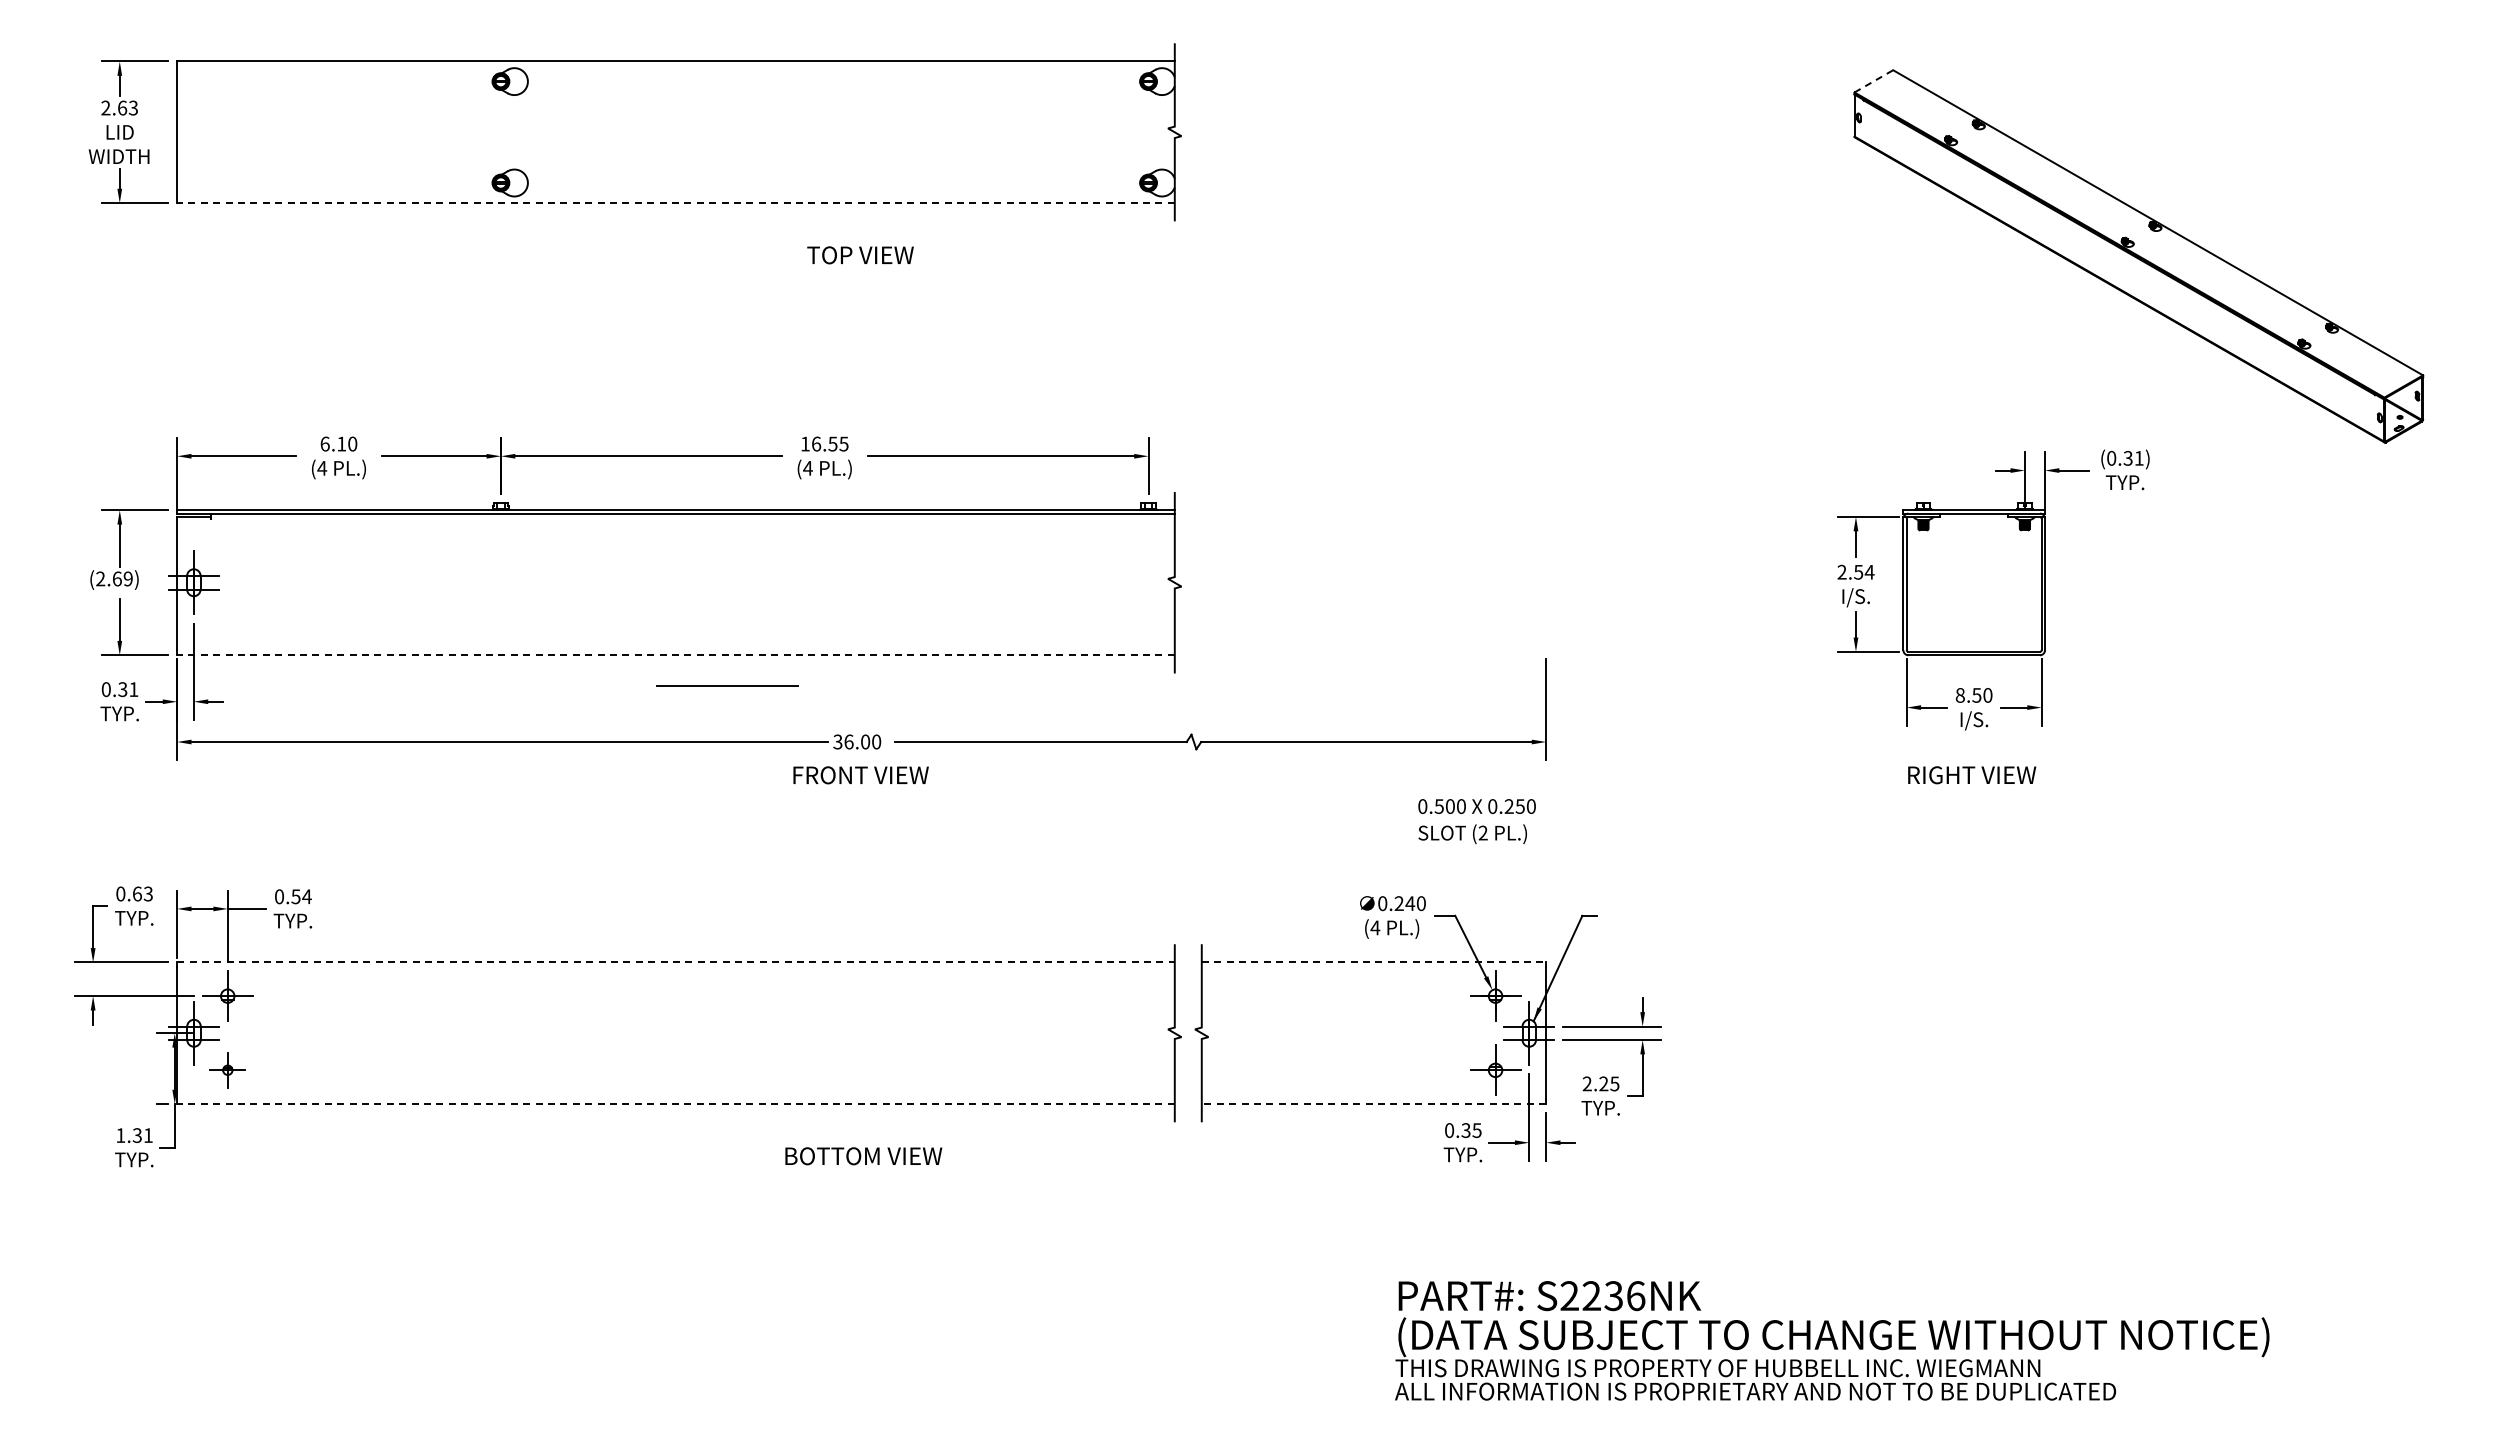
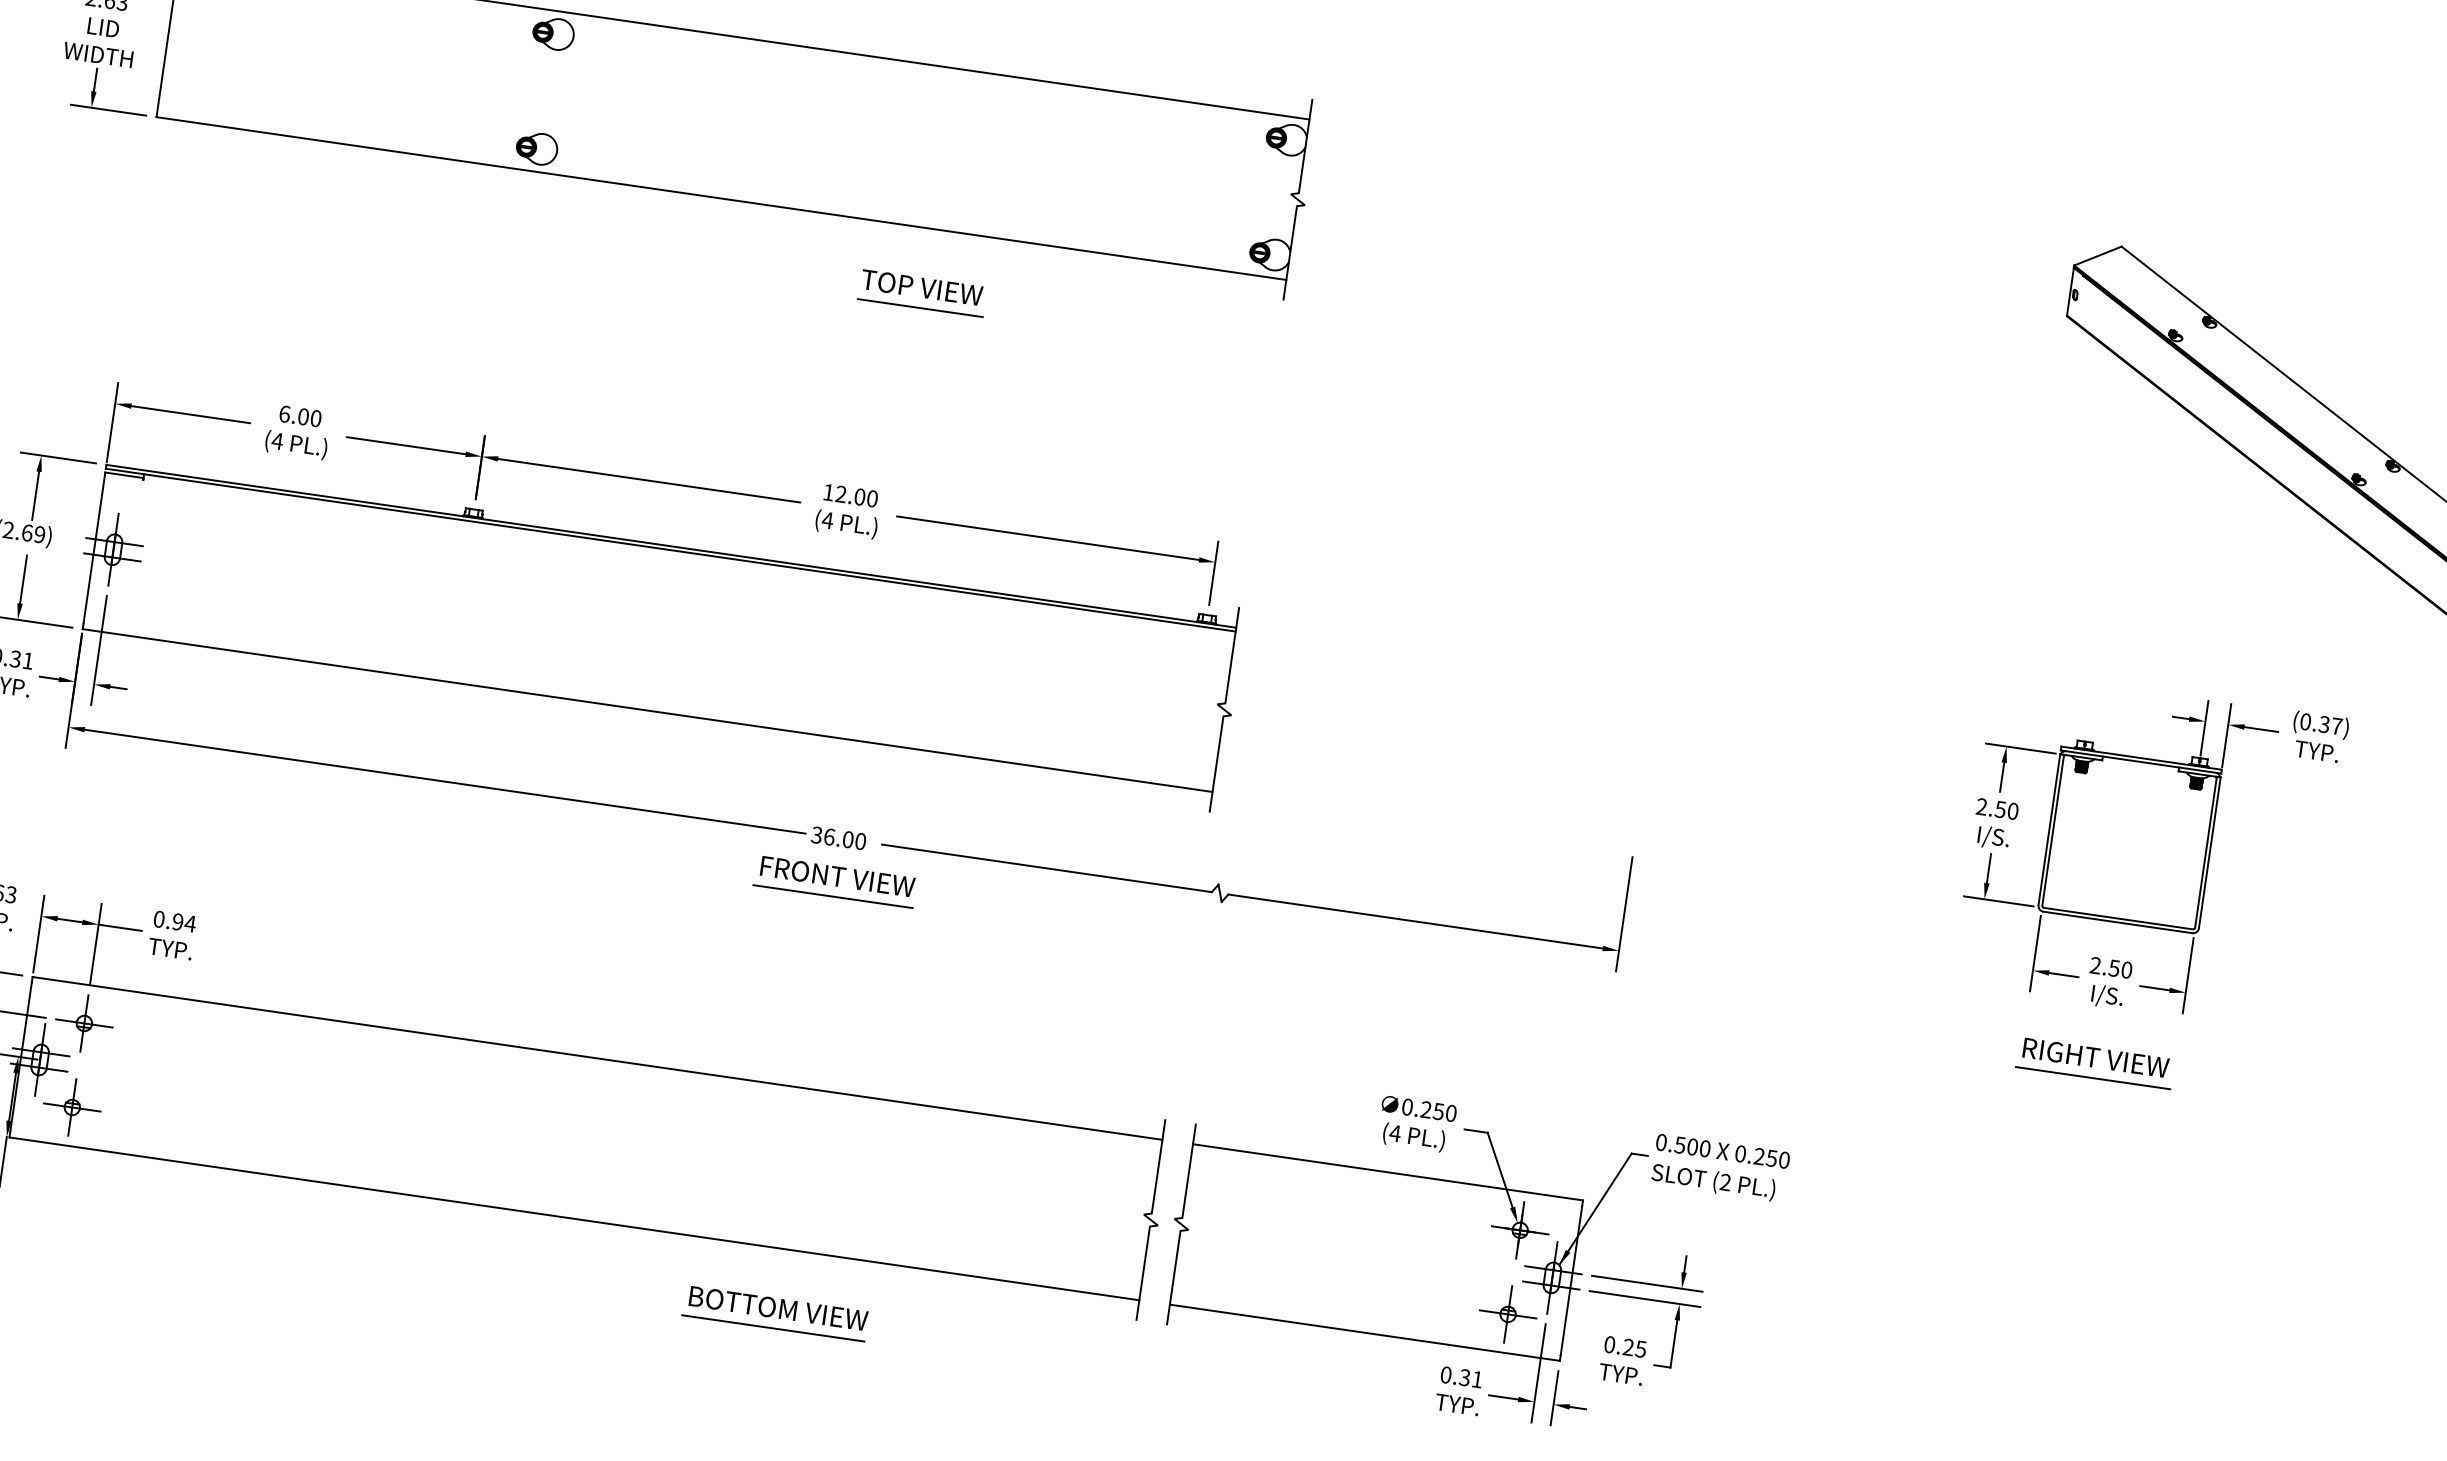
line: (1874, 81) -> (2098, 256), dashed -> solid
line: (675, 203) -> (720, 198), dashed -> solid
line: (861, 273) -> (920, 308), added
text: (341, 443) -> (303, 416), 6.10 -> 6.00
text: (830, 443) -> (857, 495), 16.55 -> 12.00
text: (2138, 458) -> (2336, 726), (0.31) -> (0.37)
text: (1869, 571) -> (2013, 810), 2.54 -> 2.50
line: (675, 655) -> (647, 710), dashed -> solid
line: (727, 685) -> (833, 895), moved
text: (1959, 695) -> (2094, 965), 8.50 -> 2.50
line: (1972, 793) -> (2093, 1078), added
text: (1476, 821) -> (1719, 1168), moved
text: (295, 896) -> (177, 921), 0.54 -> 0.94
text: (1410, 903) -> (1439, 1111), 0.240 -> 0.250
line: (675, 962) -> (596, 1058), dashed -> solid
line: (1374, 962) -> (1388, 1172), dashed -> solid
part: (227, 1069) -> (72, 1106), size x1.43
text: (1586, 1083) -> (1608, 1344), 2.25 -> 0.25
line: (675, 1104) -> (573, 1219), dashed -> solid
line: (1373, 1104) -> (1364, 1333), dashed -> solid
text: (1476, 1130) -> (1476, 1379), 0.35 -> 0.31
line: (861, 1174) -> (773, 1328), added

